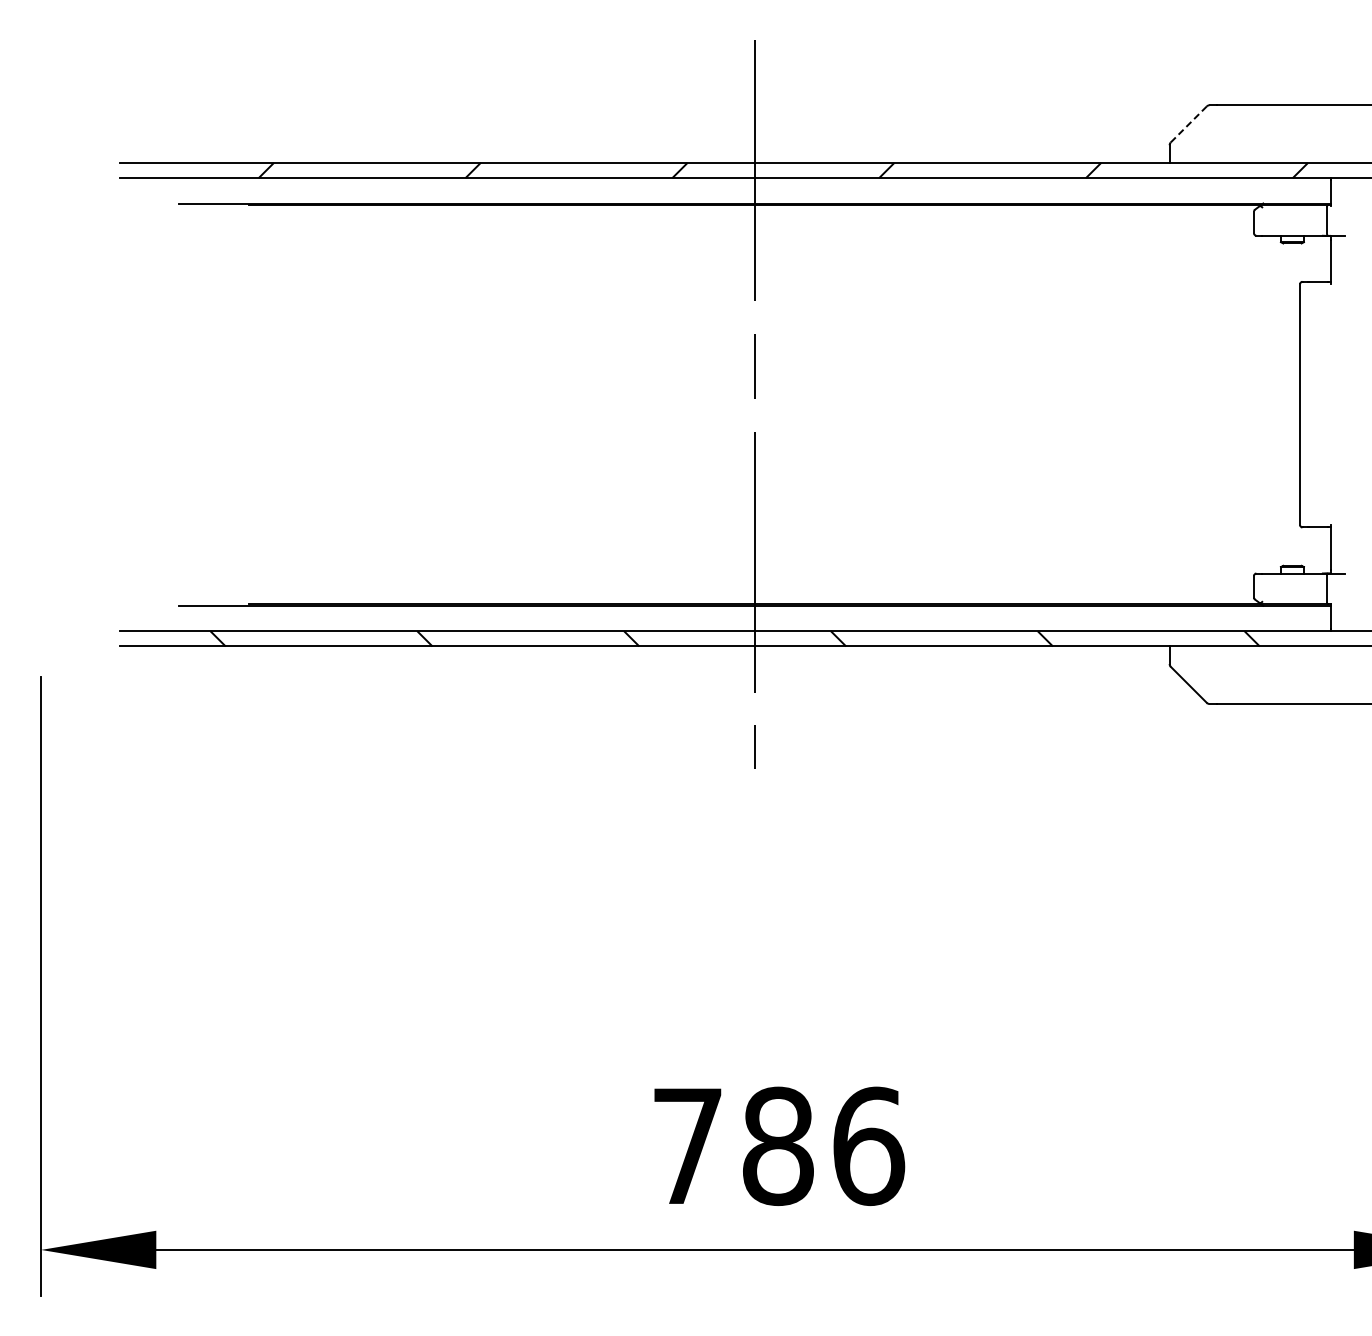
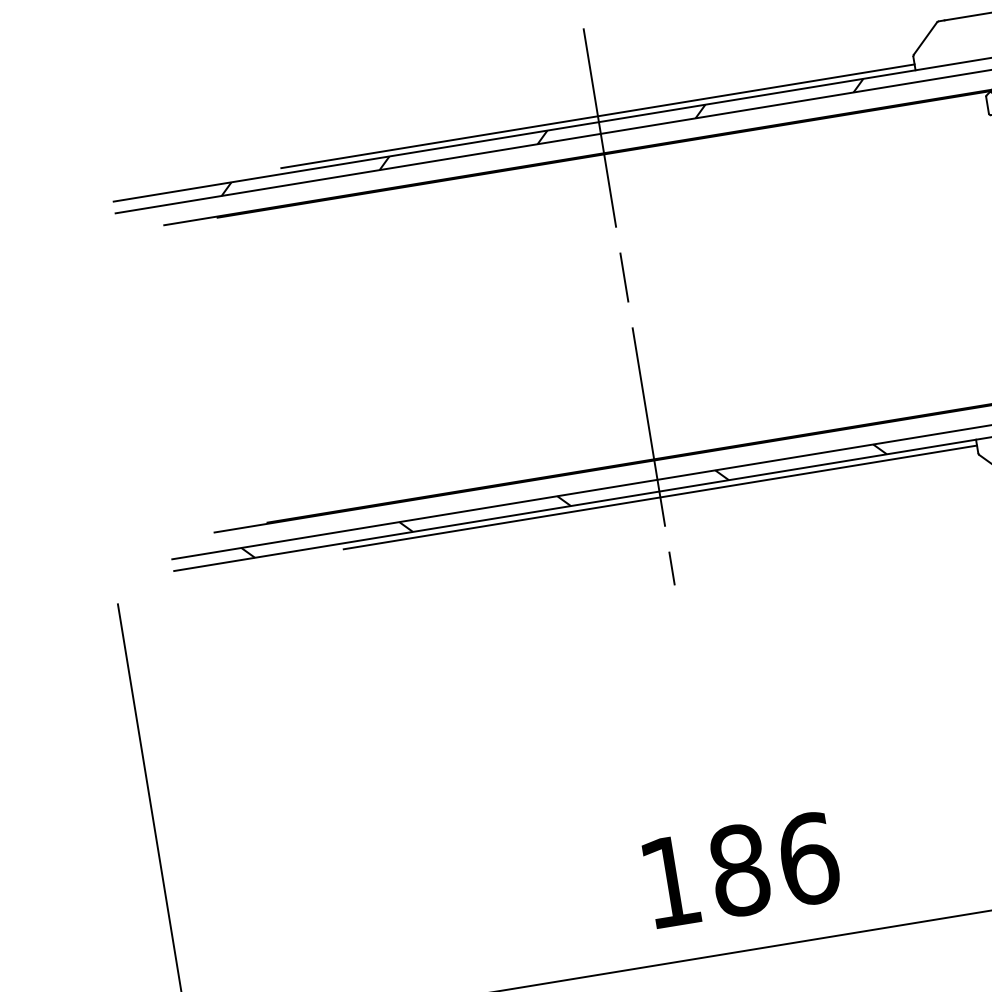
line: (1188, 124) -> (925, 38), dashed -> solid
line: (754, 155) -> (597, 116), added
line: (754, 654) -> (659, 497), added
text: (687, 1145) -> (670, 881), 786 -> 186

